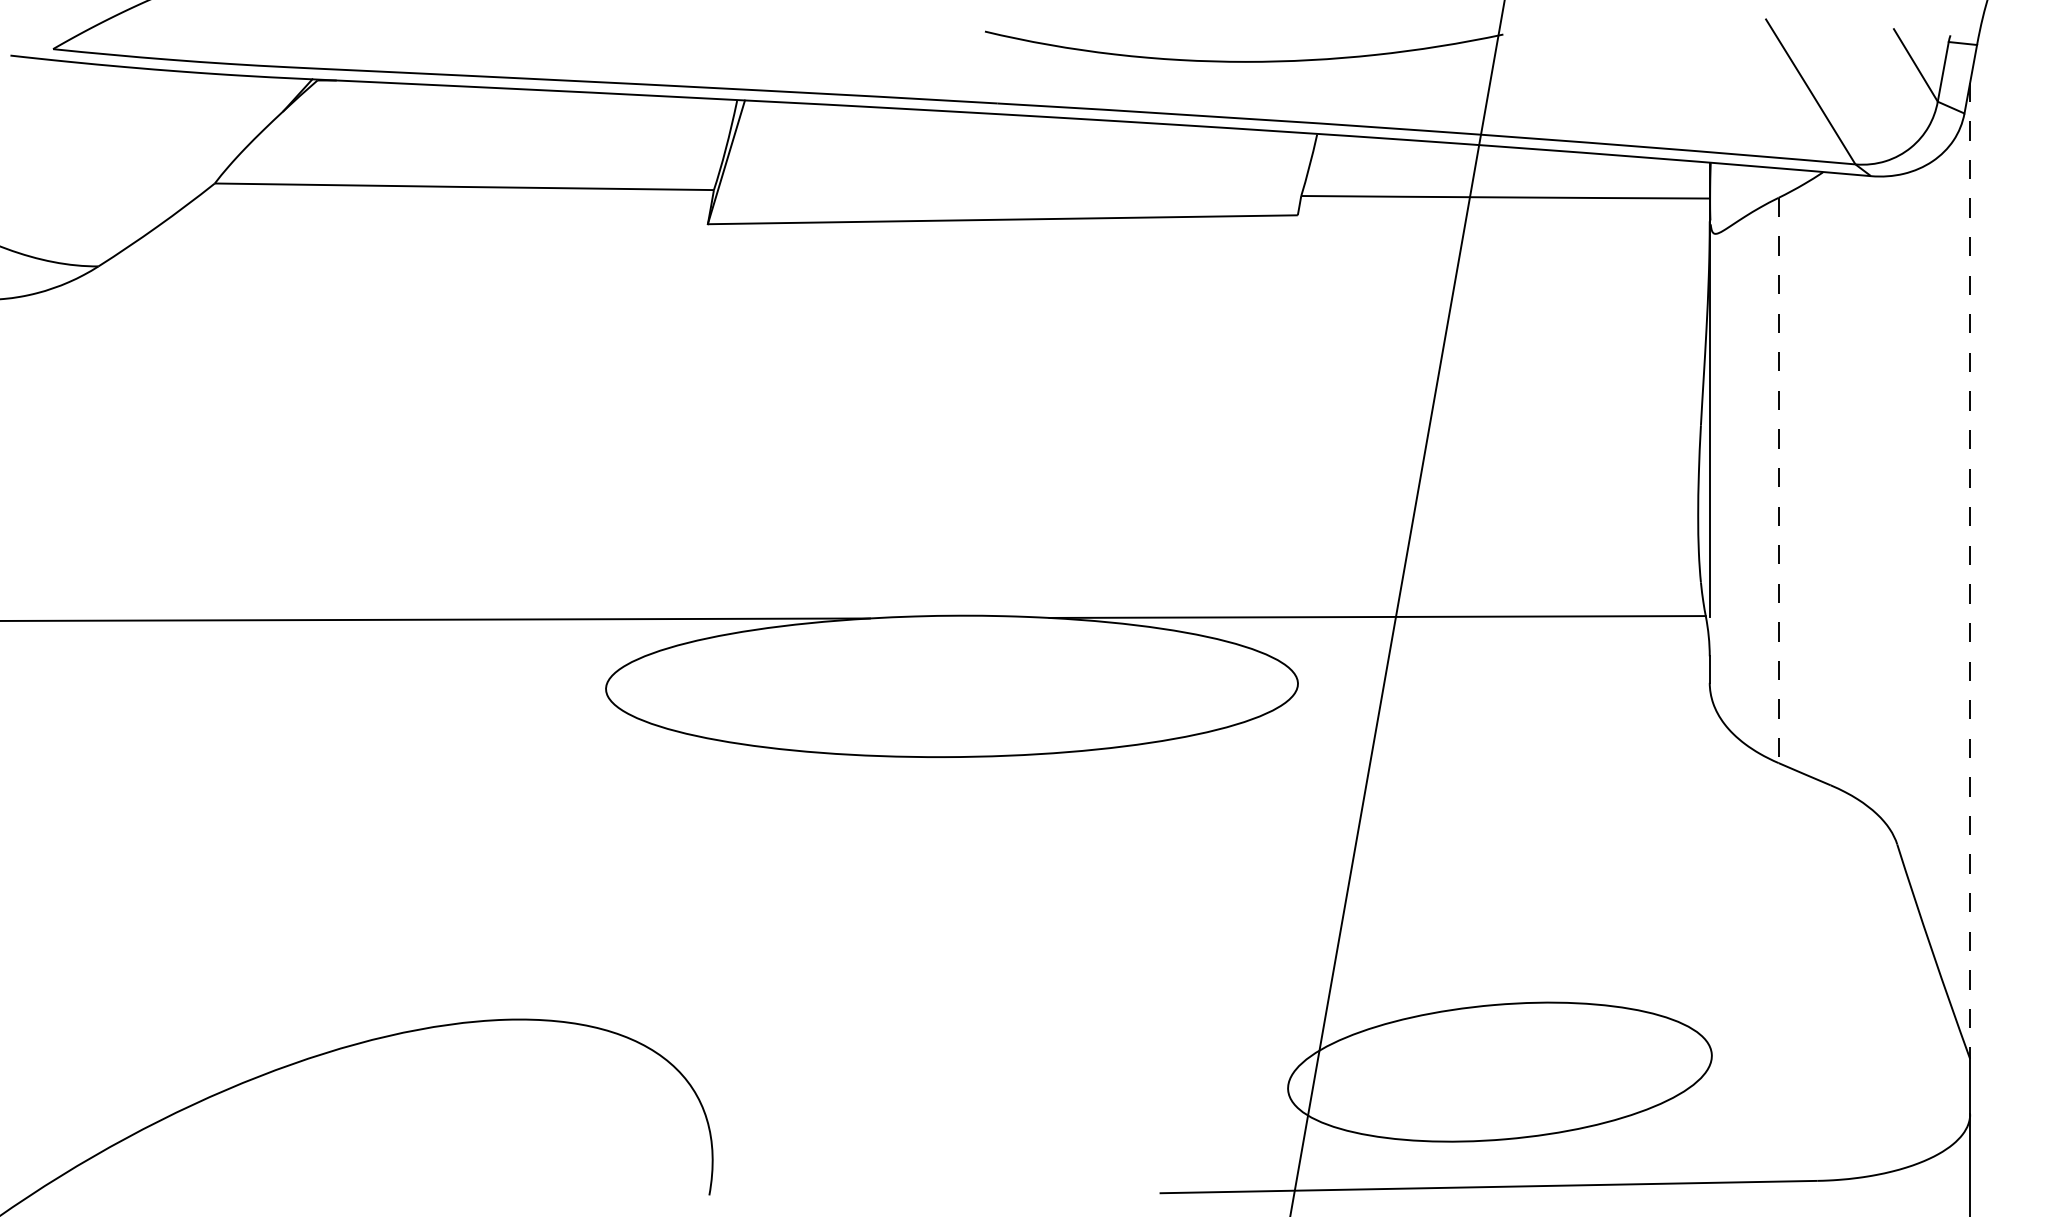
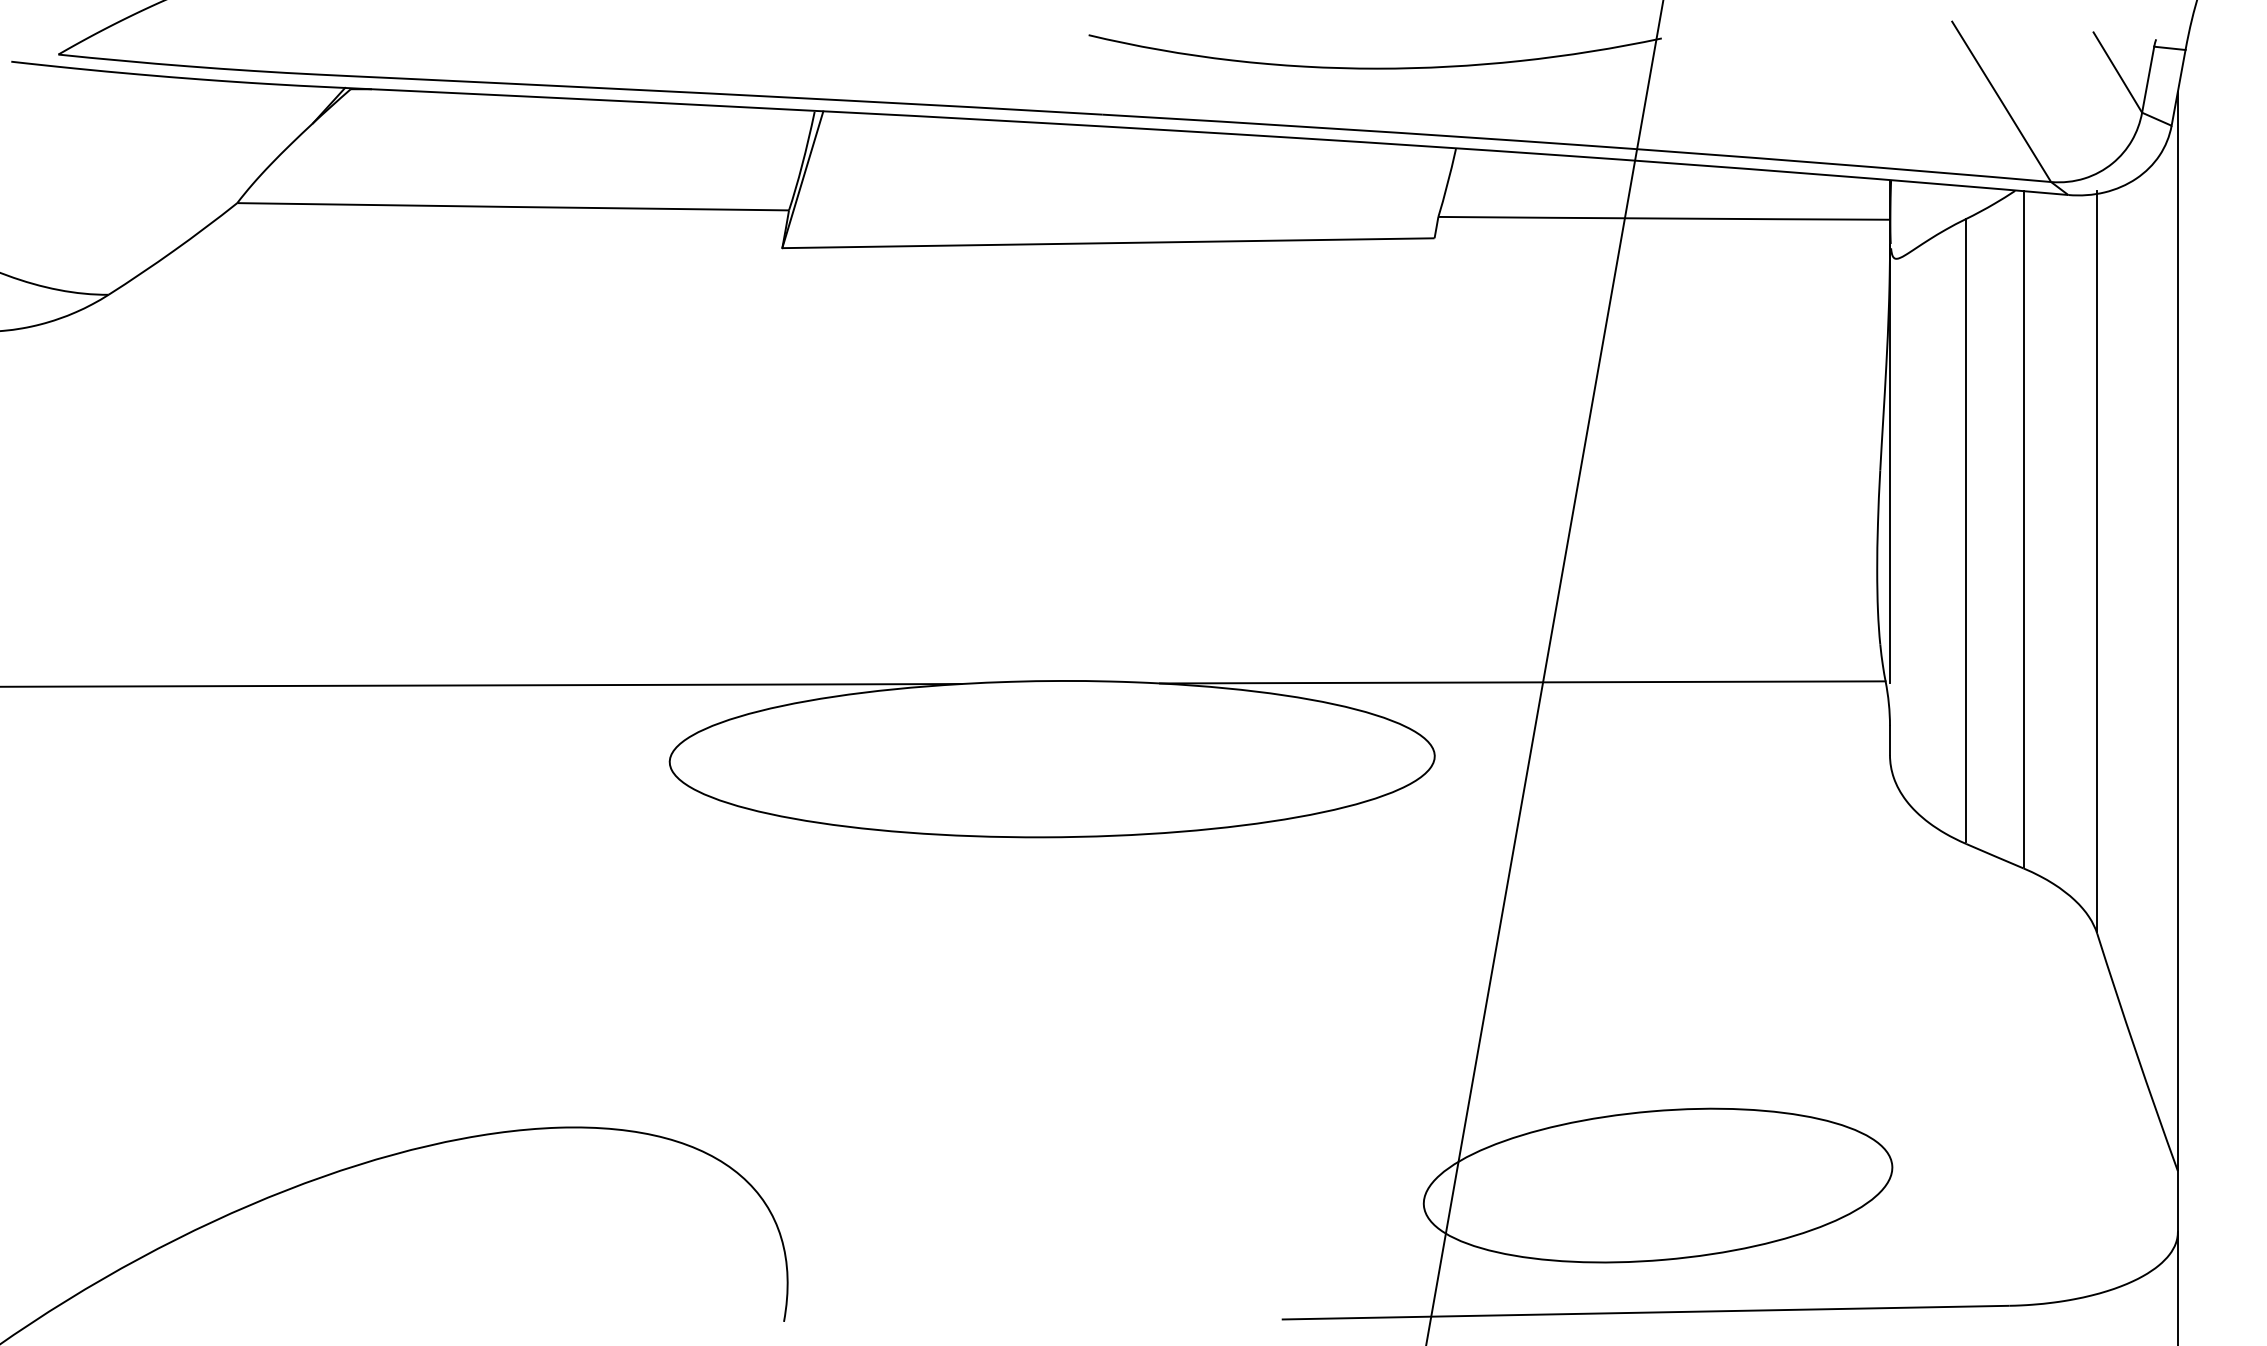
line: (1830, 477) -> (2023, 528), added
line: (1778, 479) -> (1966, 530), dashed -> solid
line: (1897, 507) -> (2097, 561), added
line: (1969, 570) -> (2177, 630), dashed -> solid

